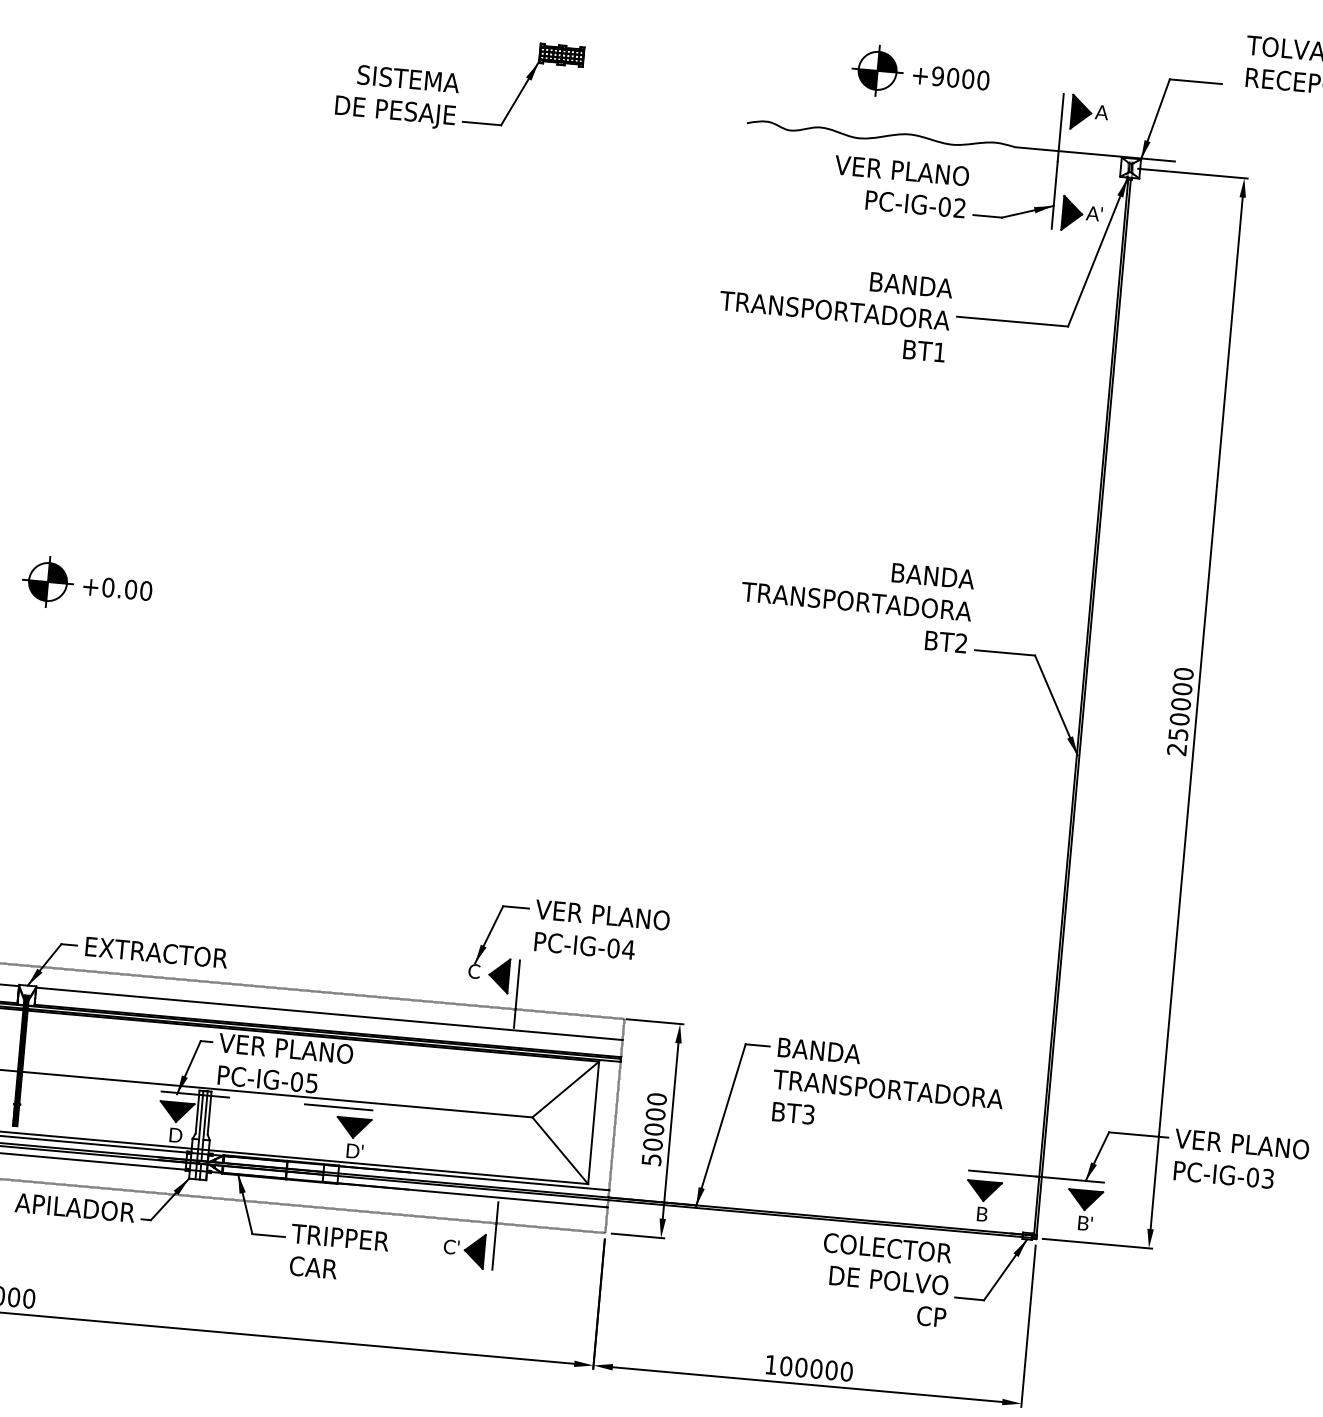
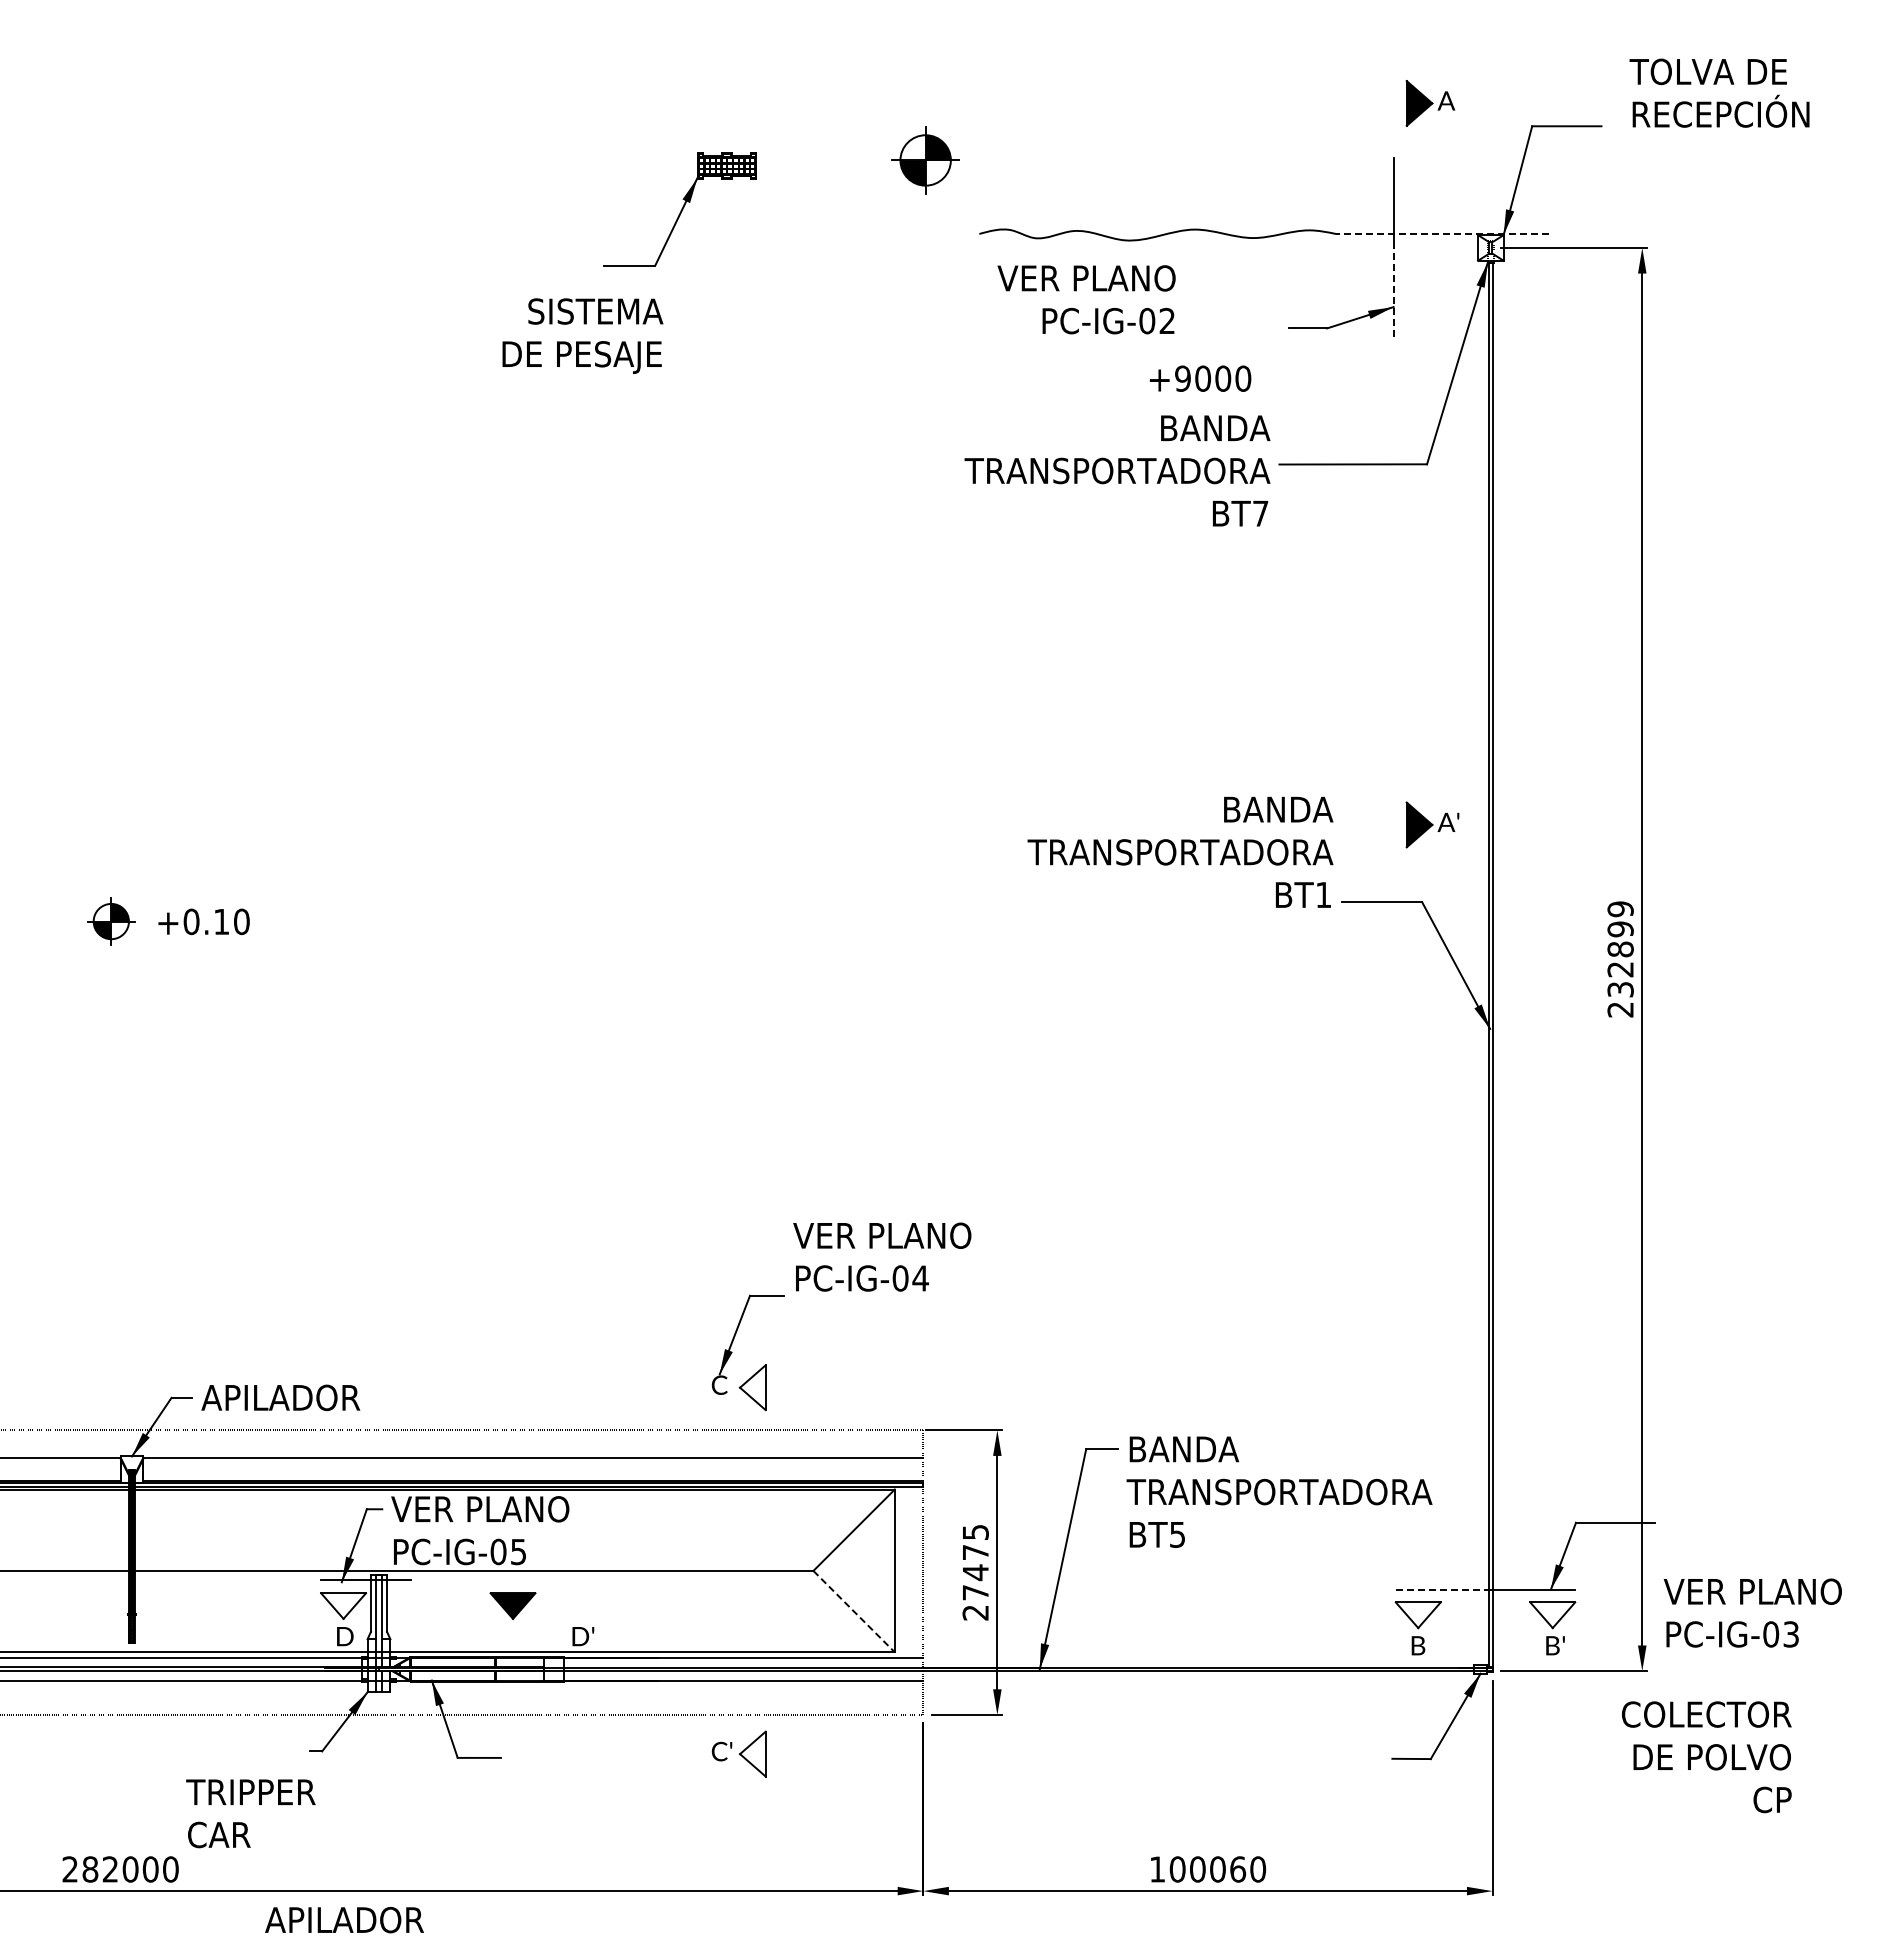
part: (877, 70) -> (925, 160), moved
text: (951, 77) -> (1200, 378), moved
text: (397, 96) -> (582, 335), moved
part: (1089, 113) -> (1430, 103), moved
line: (1094, 154) -> (1441, 234), solid -> dashed
text: (900, 186) -> (1086, 299), moved
line: (1054, 195) -> (1393, 292), solid -> dashed
part: (1082, 214) -> (1432, 824), moved
text: (939, 352) -> (1260, 513), BT1 -> BT7
part: (48, 581) -> (111, 921), size x0.7
text: (130, 589) -> (221, 921), +0.00 -> +0.10
text: (961, 643) -> (1323, 894), BT2 -> BT1
text: (1181, 703) -> (1620, 948), 250000 -> 232899
text: (601, 930) -> (882, 1256), moved
text: (155, 952) -> (296, 1397), EXTRACTOR -> APILADOR
fill: (498, 975) -> (752, 1387), removed
line: (517, 993) -> (778, 1409), removed
line: (338, 1107) -> (556, 1580), removed
fill: (176, 1111) -> (343, 1605), removed
text: (808, 1114) -> (1177, 1534), BT3 -> BT5
part: (353, 1127) -> (512, 1605), moved
text: (654, 1129) -> (975, 1572), 50000 -> 27475
line: (560, 1150) -> (854, 1611), solid -> dashed
text: (1240, 1159) -> (1752, 1612), moved
line: (1002, 1173) -> (1440, 1589), solid -> dashed
fill: (983, 1191) -> (1417, 1615), removed
fill: (1085, 1200) -> (1552, 1615), removed
text: (75, 1207) -> (344, 1919), moved
line: (495, 1235) -> (778, 1731), removed
fill: (474, 1250) -> (752, 1753), removed
text: (338, 1253) -> (250, 1813), moved
text: (884, 1280) -> (1706, 1757), moved
text: (832, 1370) -> (1238, 1869), 100000 -> 100060

